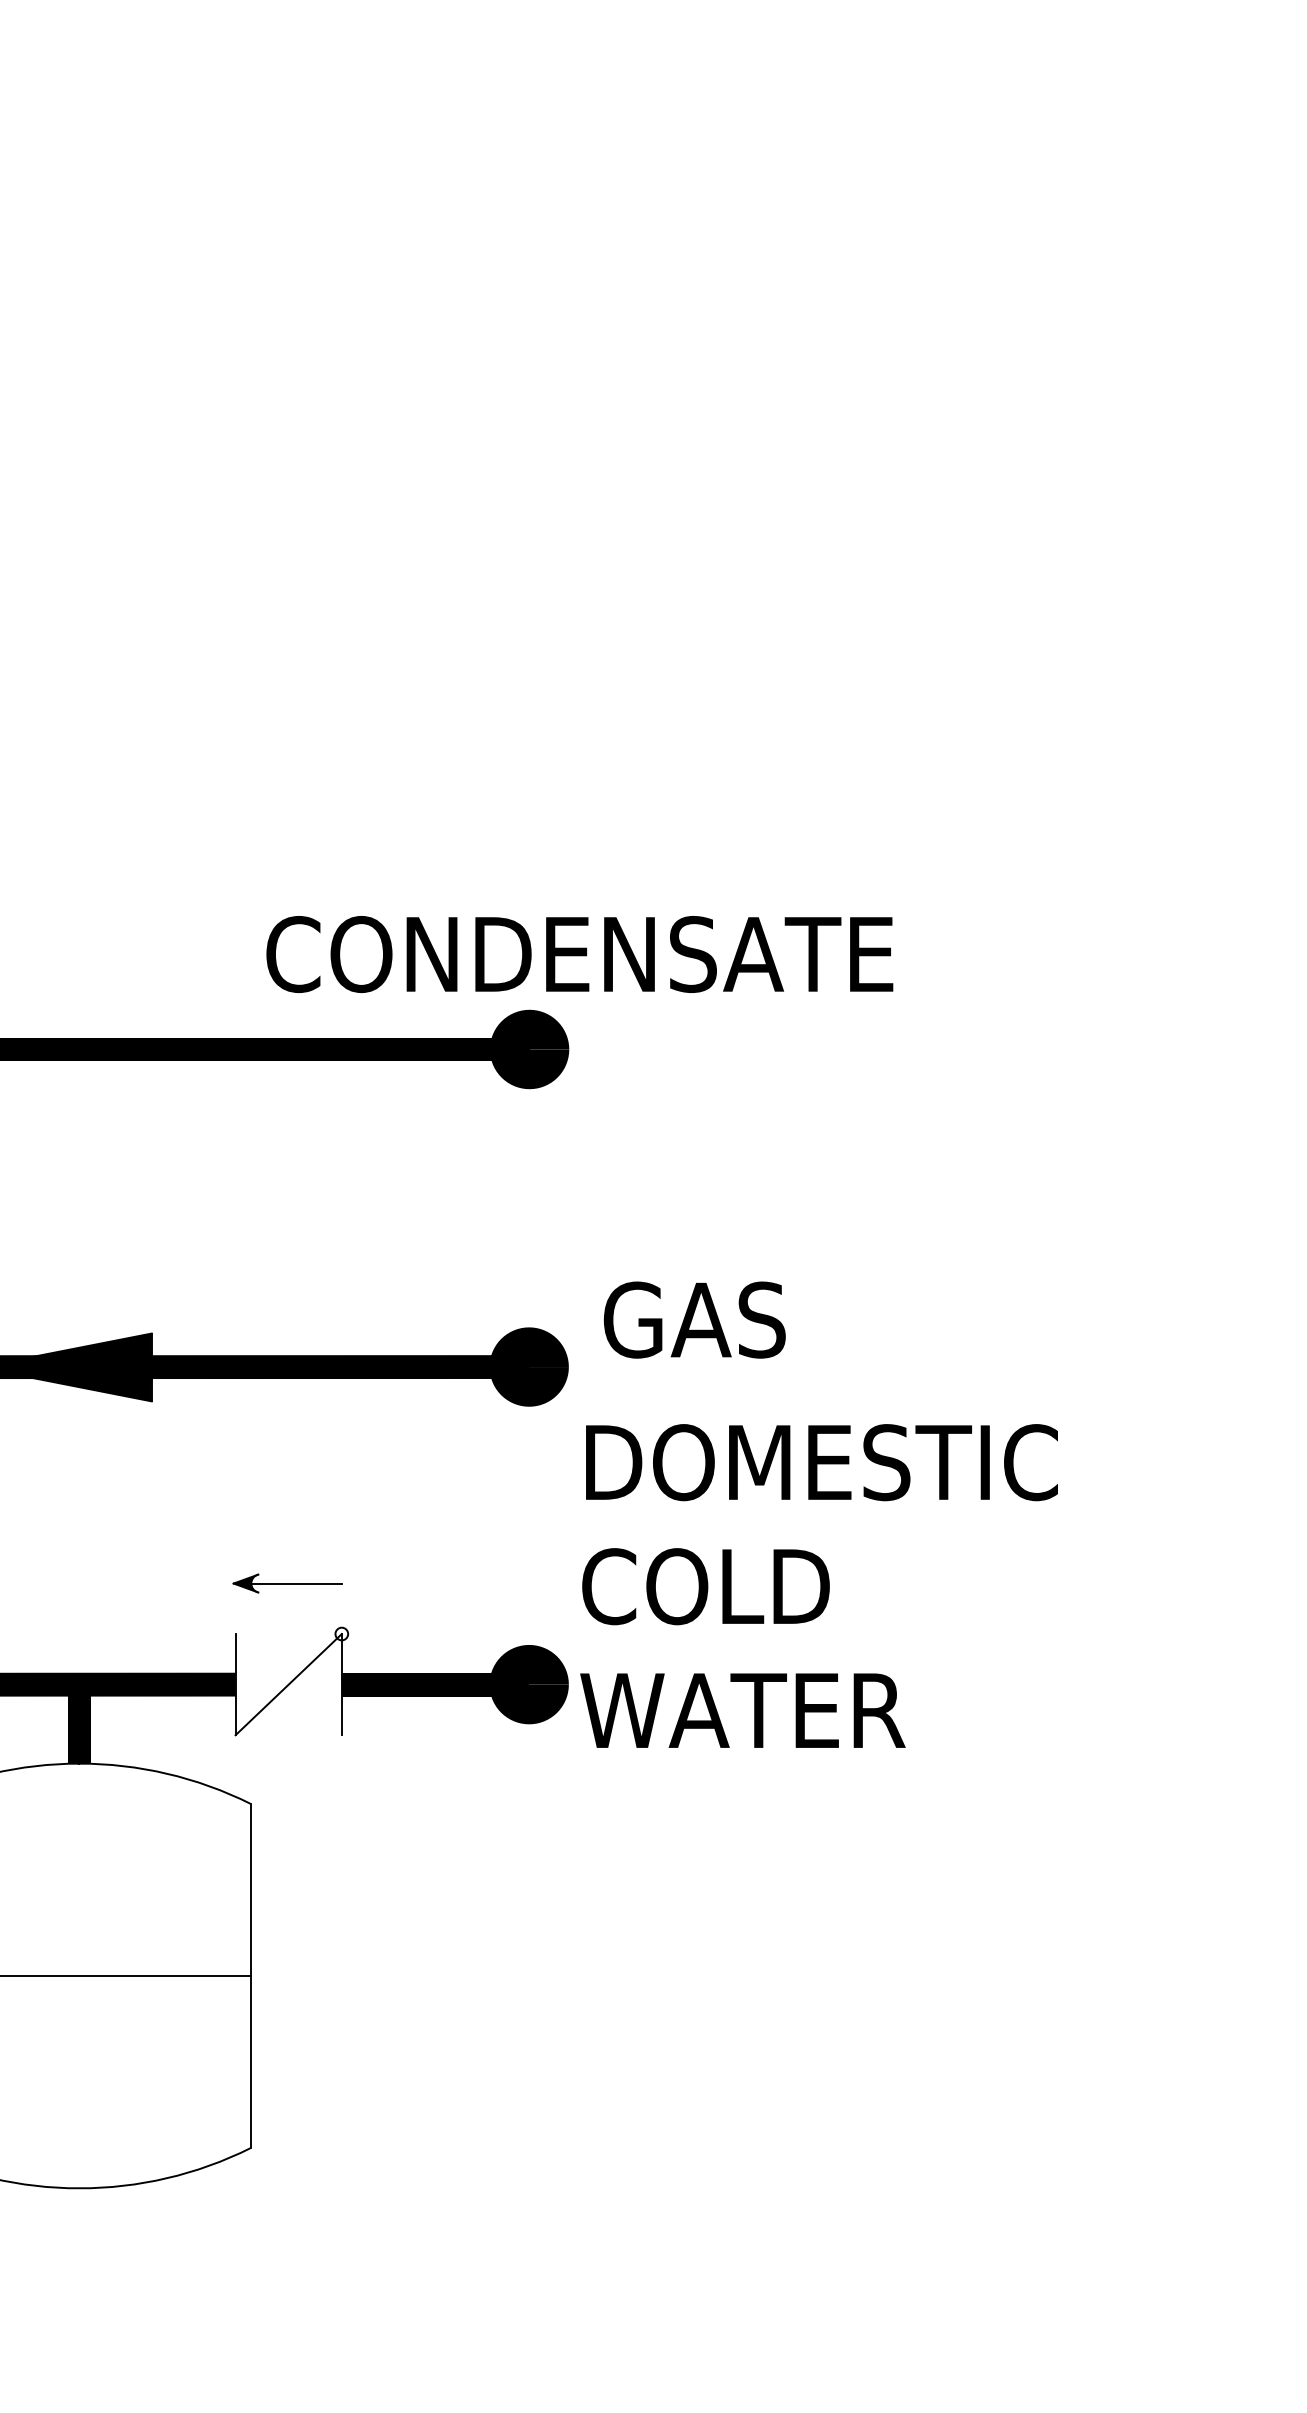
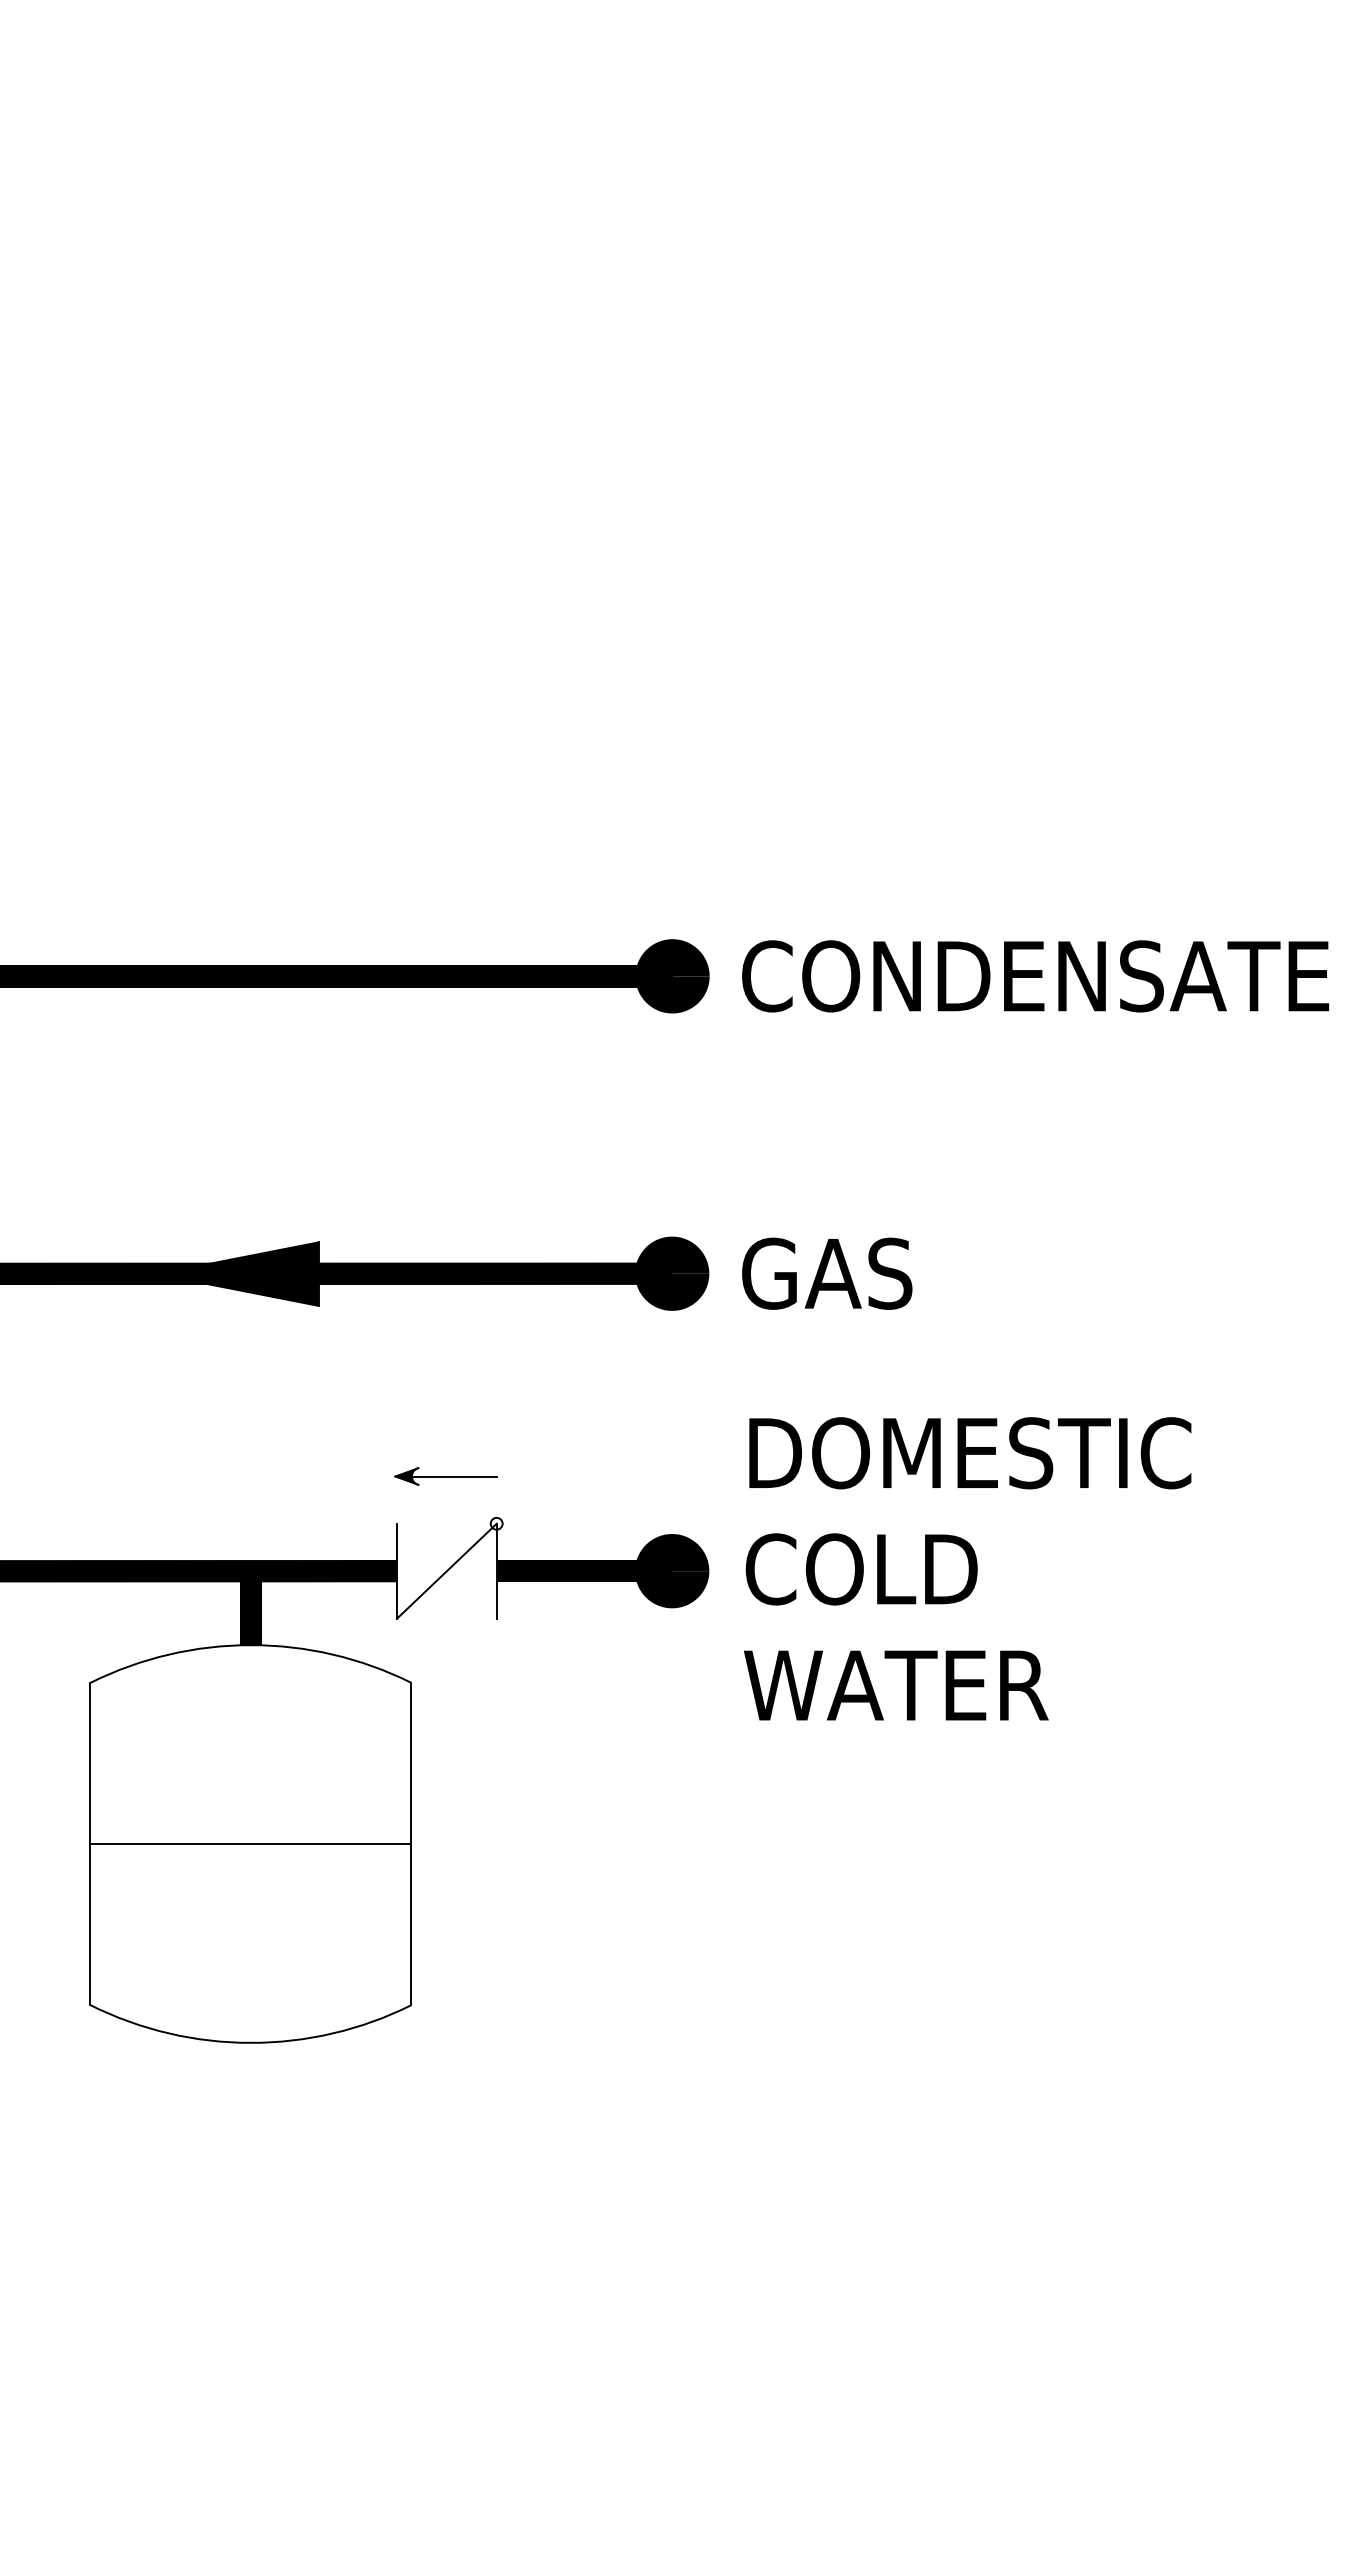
text: (579, 954) -> (1035, 976), moved
text: (695, 1319) -> (827, 1273), moved
text: (818, 1585) -> (967, 1568), moved

